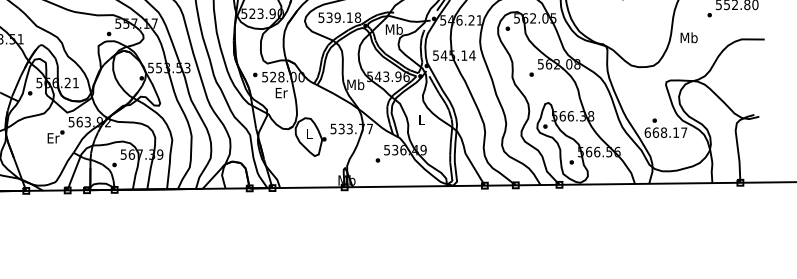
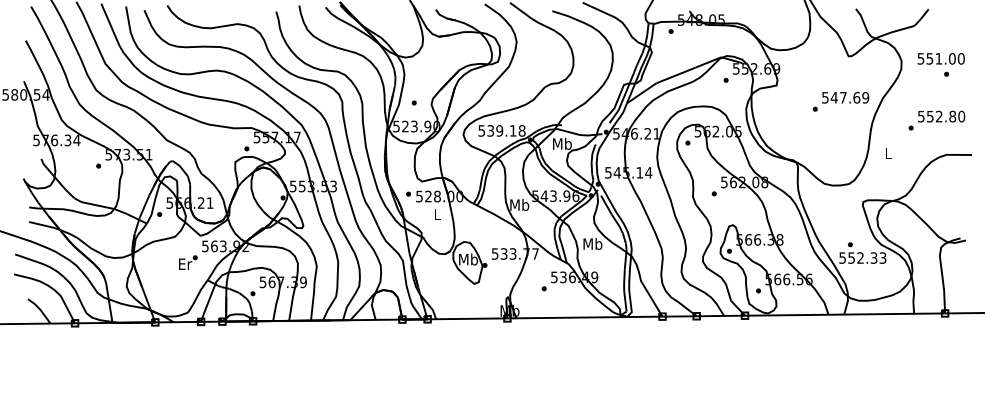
text: (689, 38) -> (888, 153), Mb -> L
text: (281, 92) -> (437, 213), Er -> L
text: (421, 119) -> (592, 243), L -> Mb
text: (665, 132) -> (862, 257), 668.17 -> 552.33
text: (309, 134) -> (468, 259), L -> Mb

